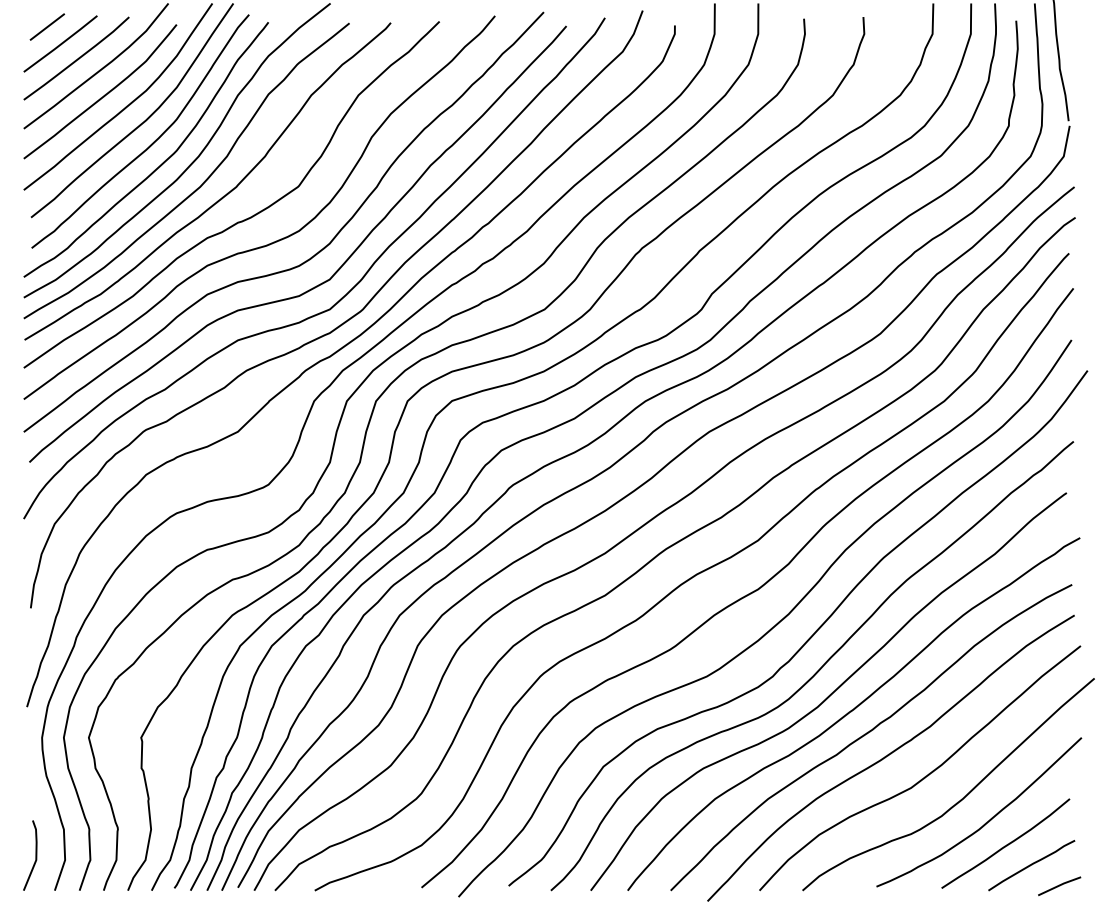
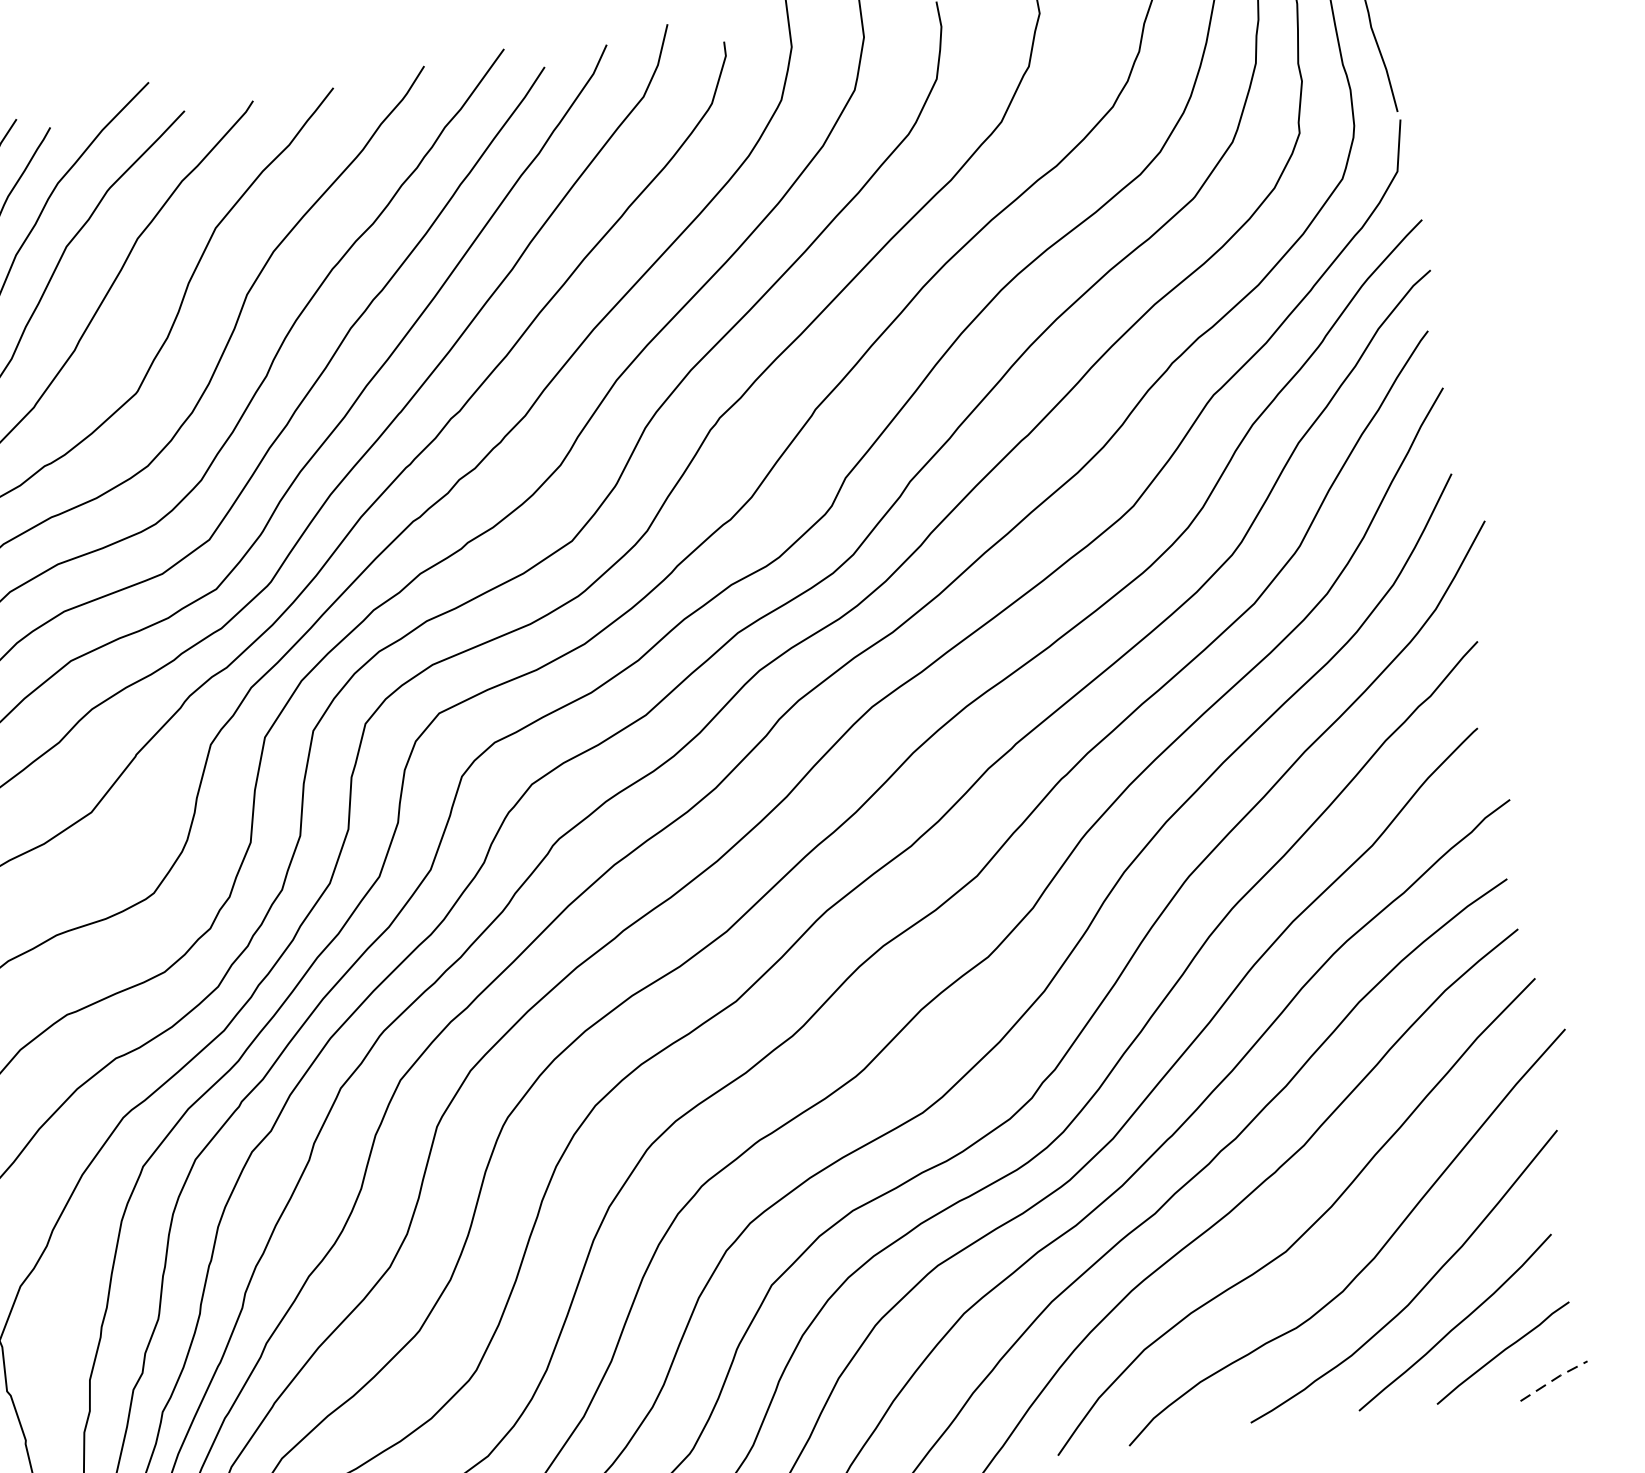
line: (1060, 885) -> (1555, 1379), solid -> dashed

